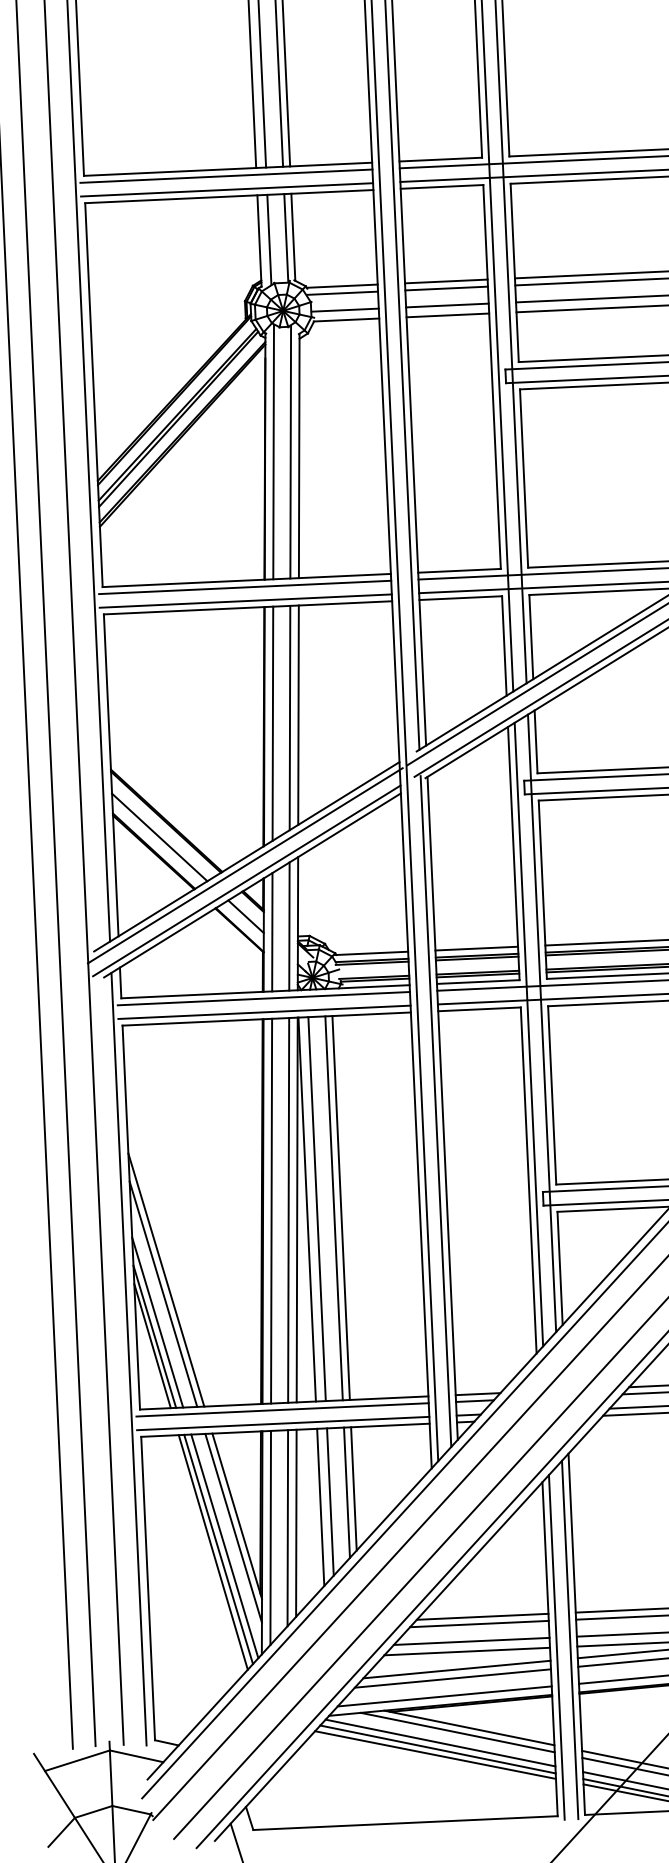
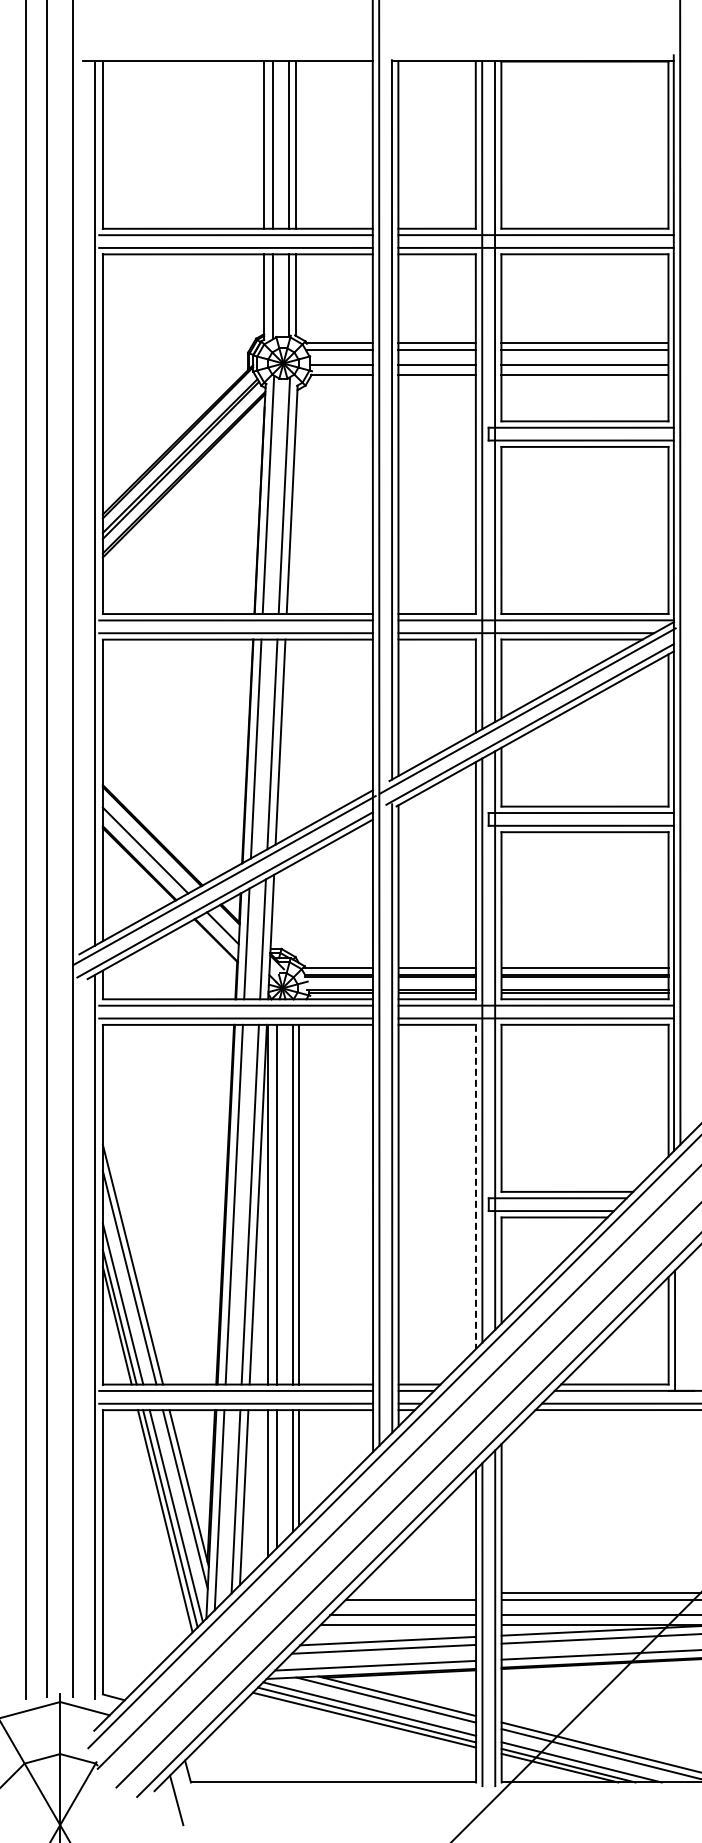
line: (528, 1181) -> (475, 1187), solid -> dashed
line: (482, 1616) -> (414, 1592), removed

